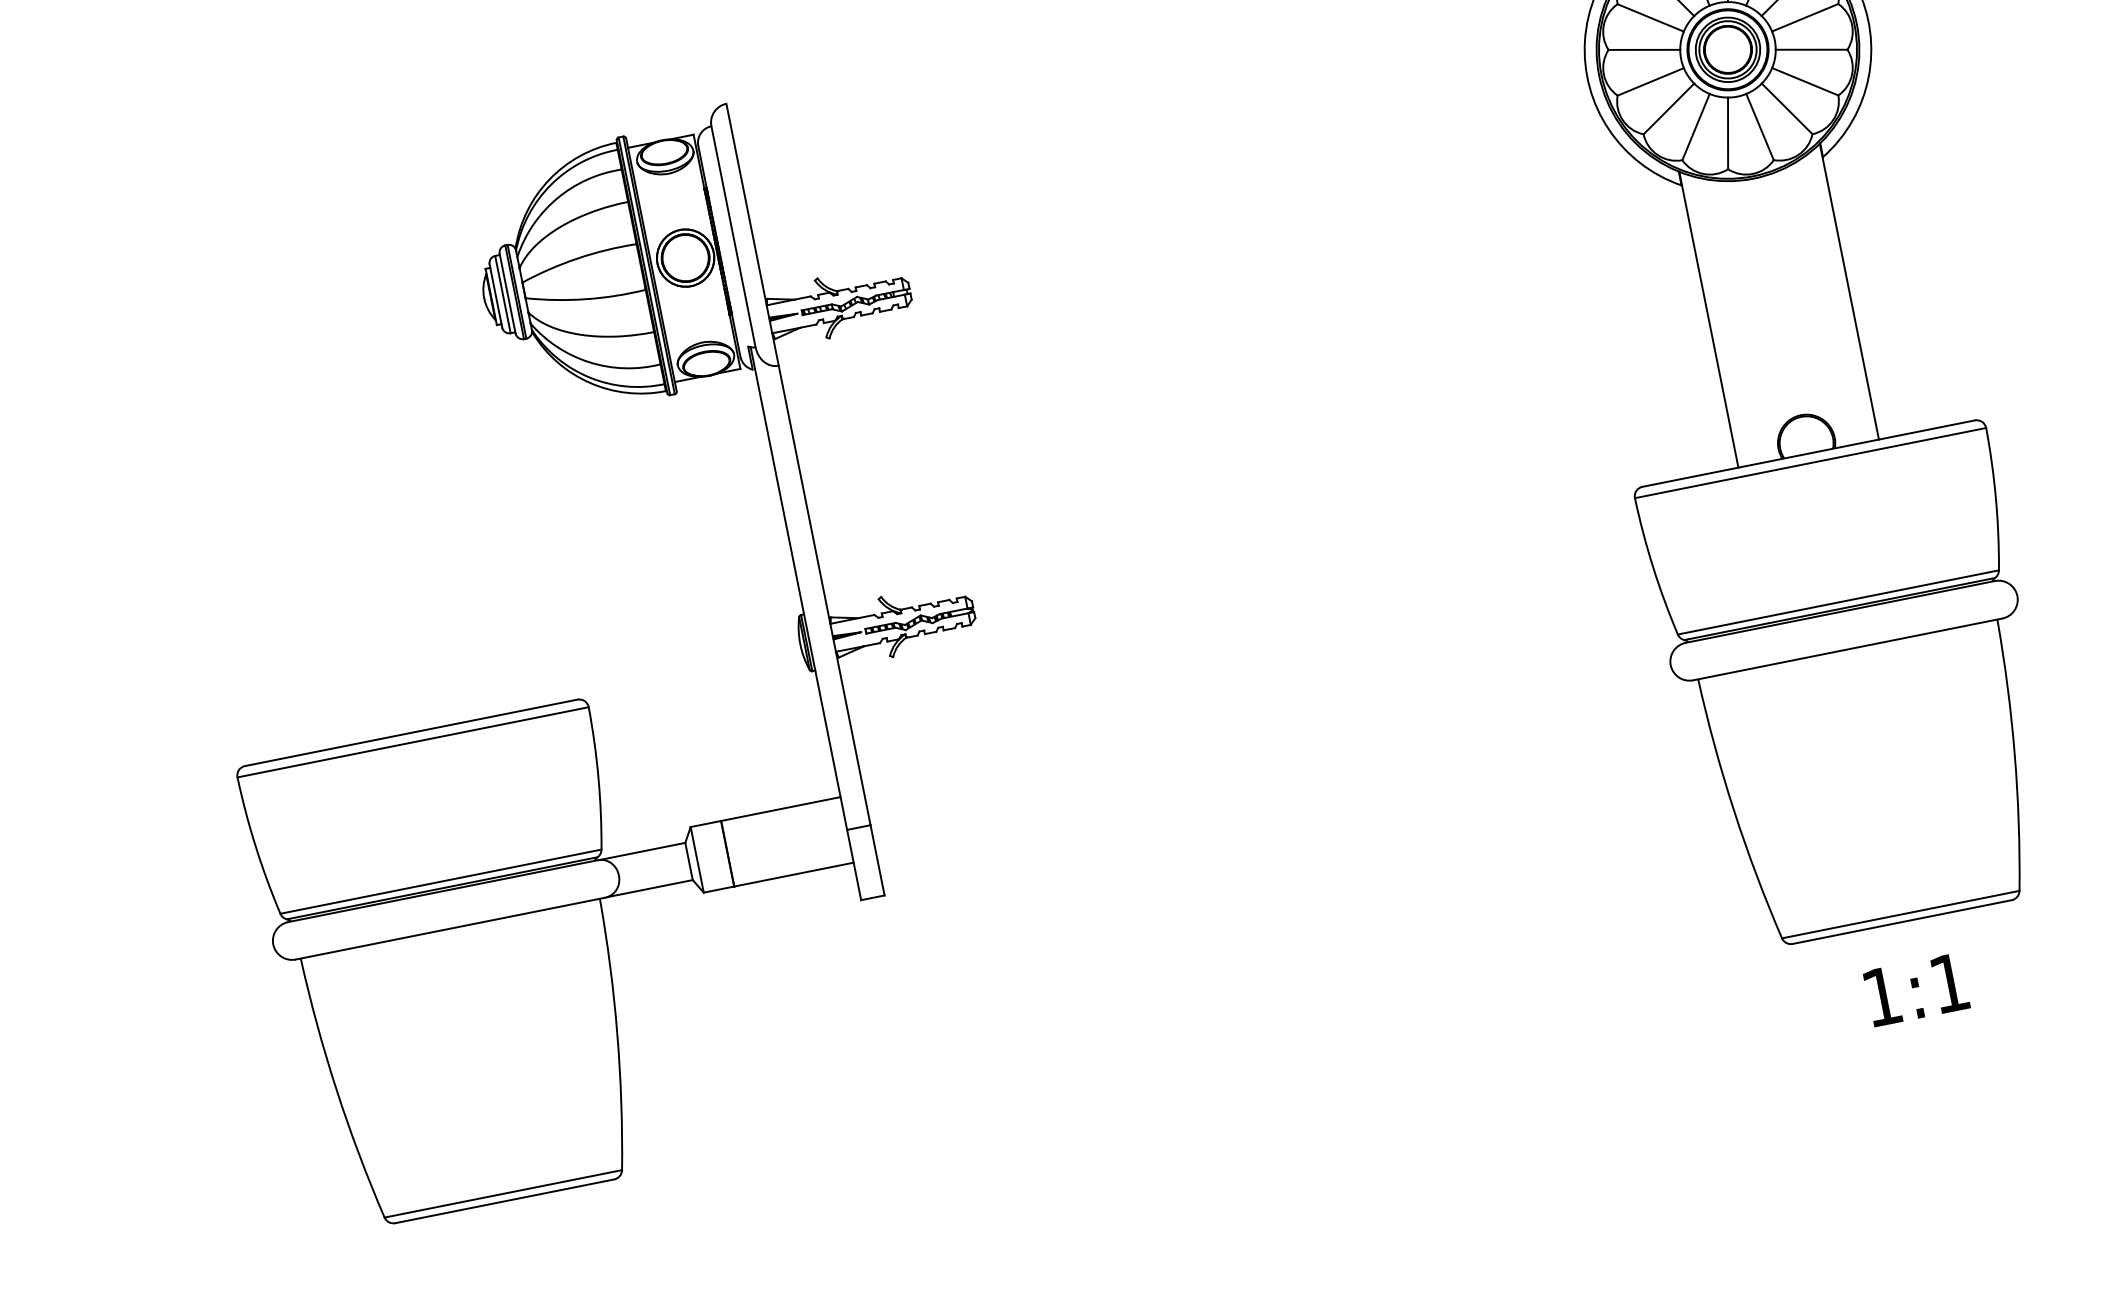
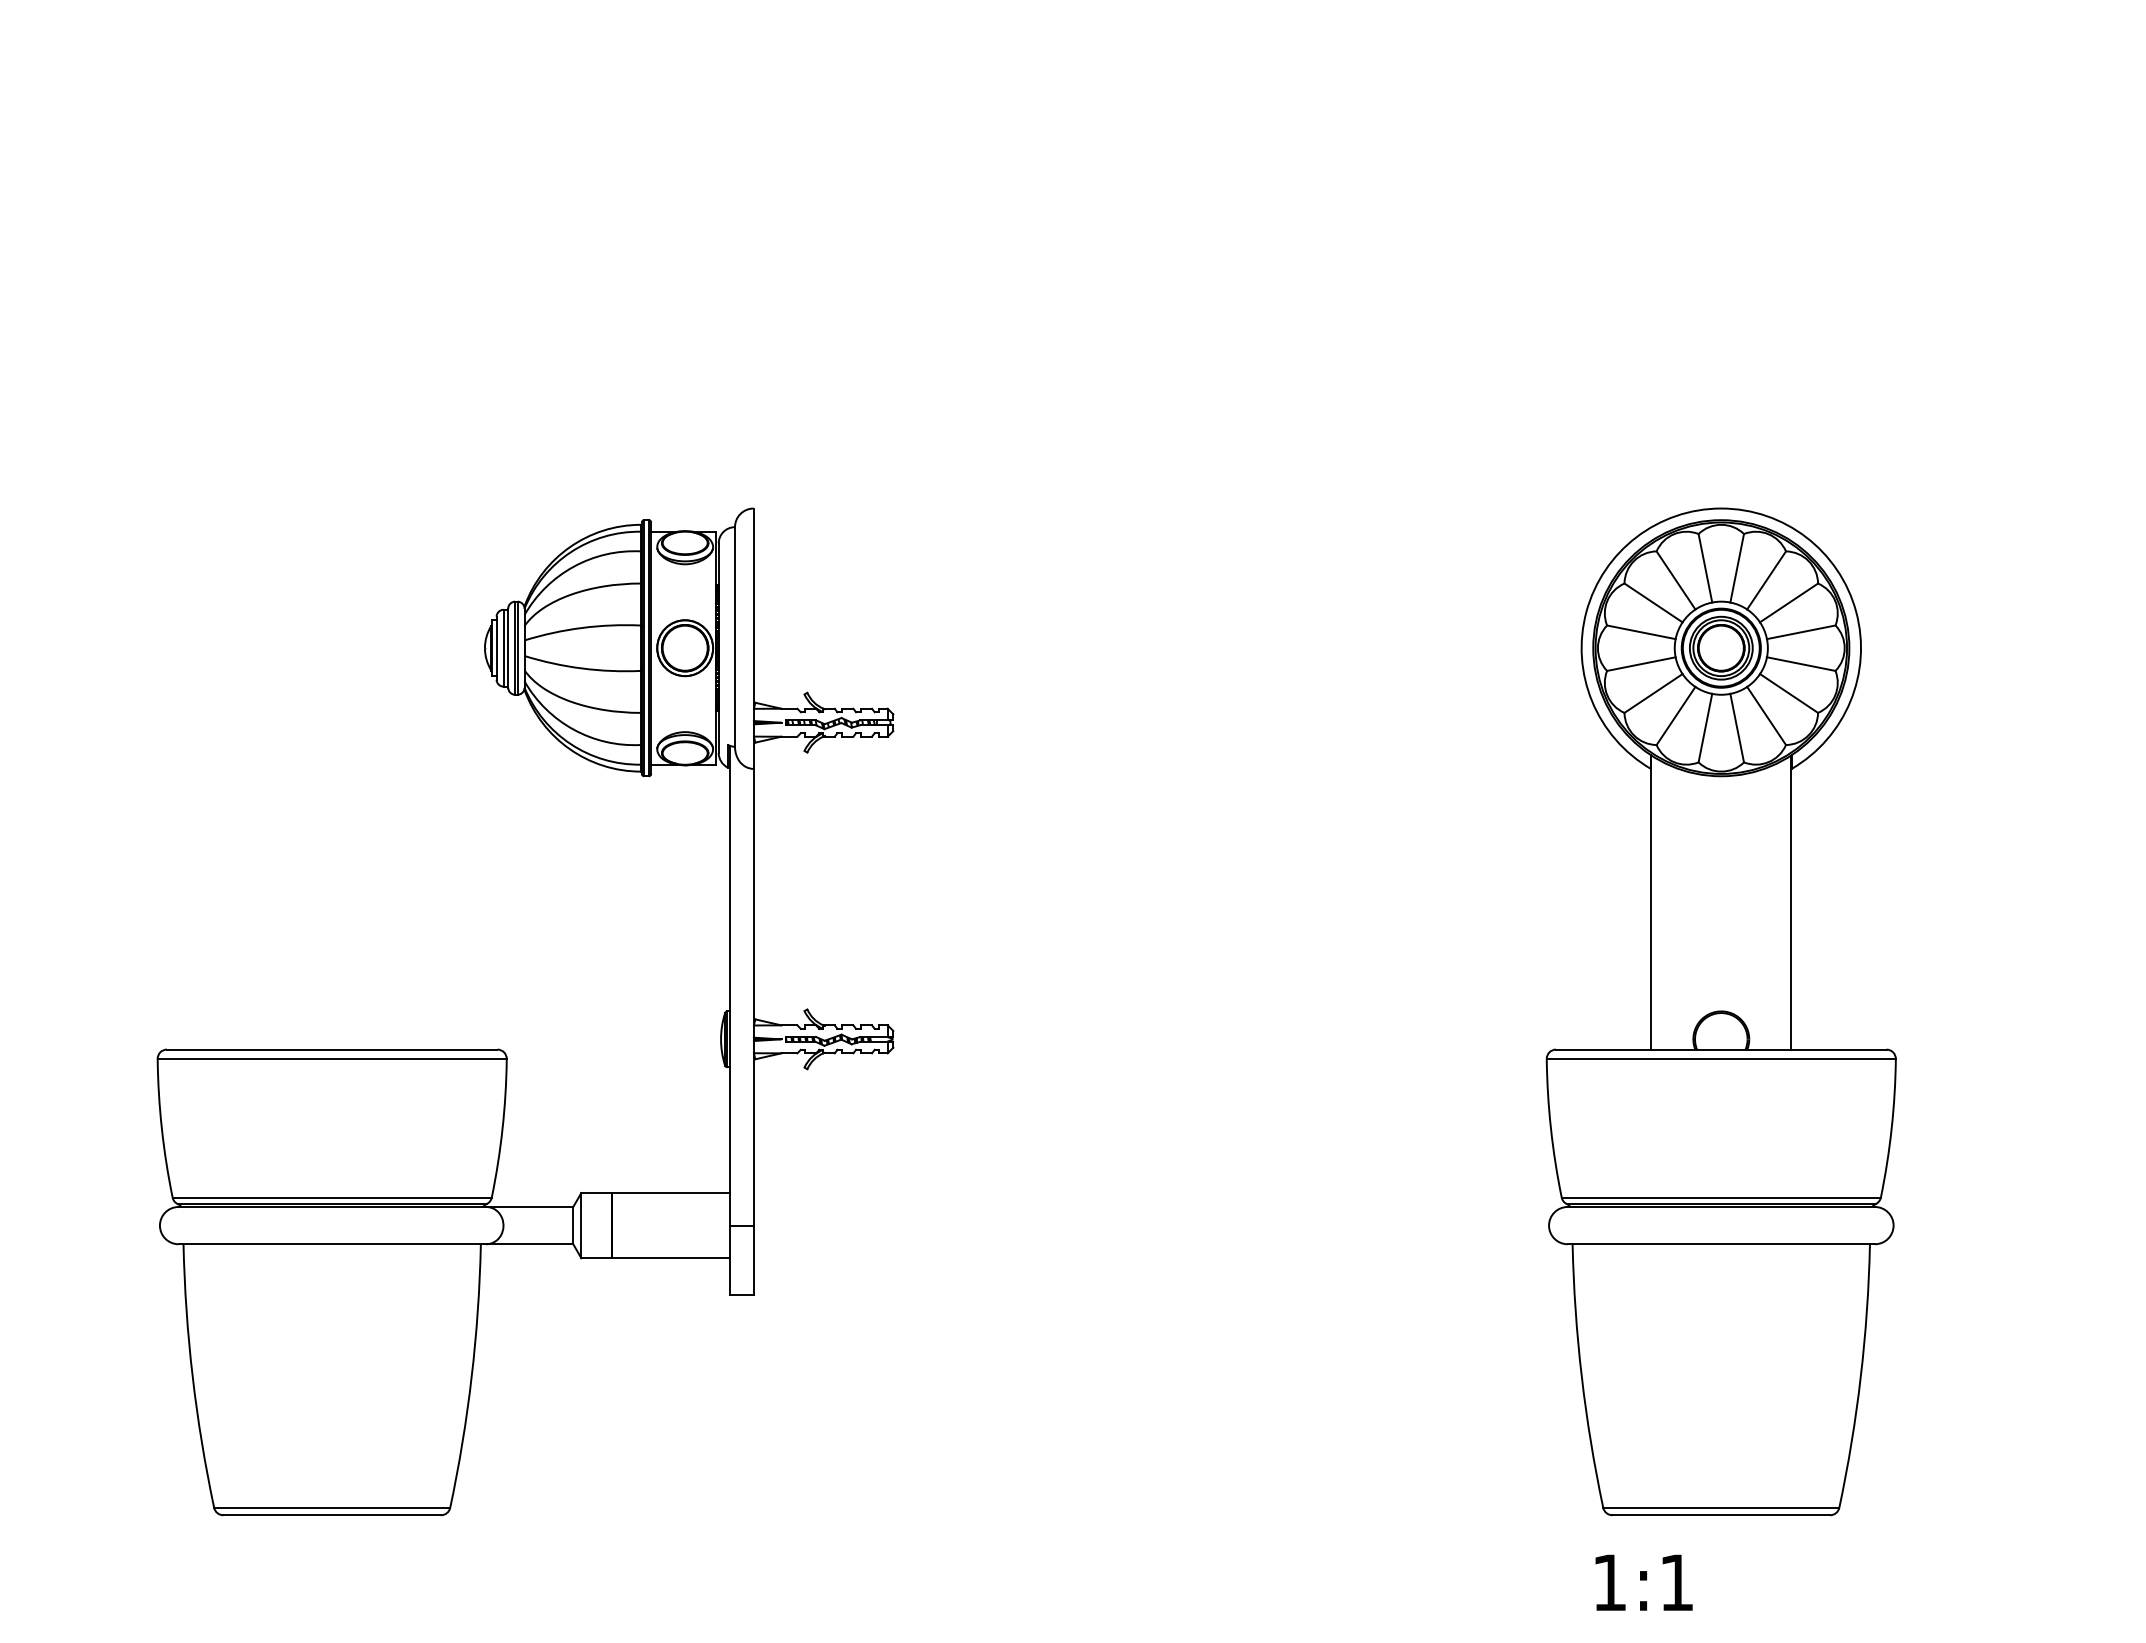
text: (1915, 989) -> (1643, 1582), moved

